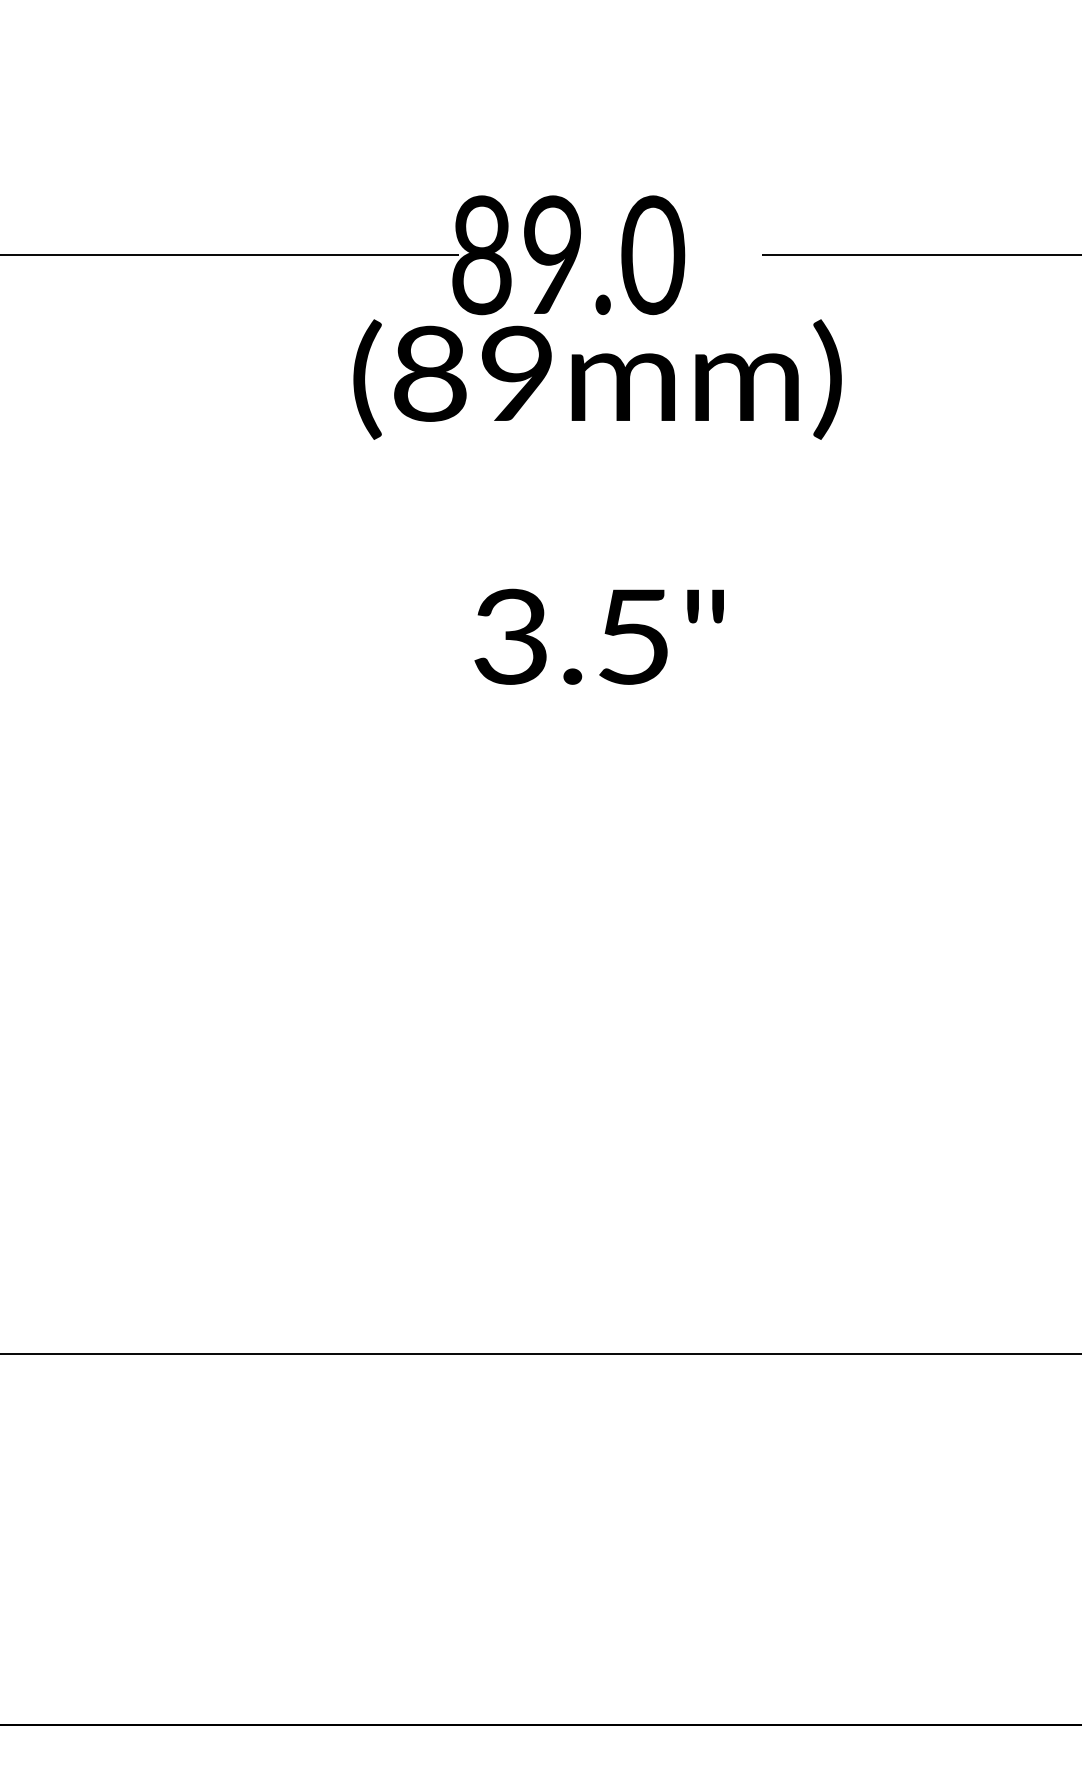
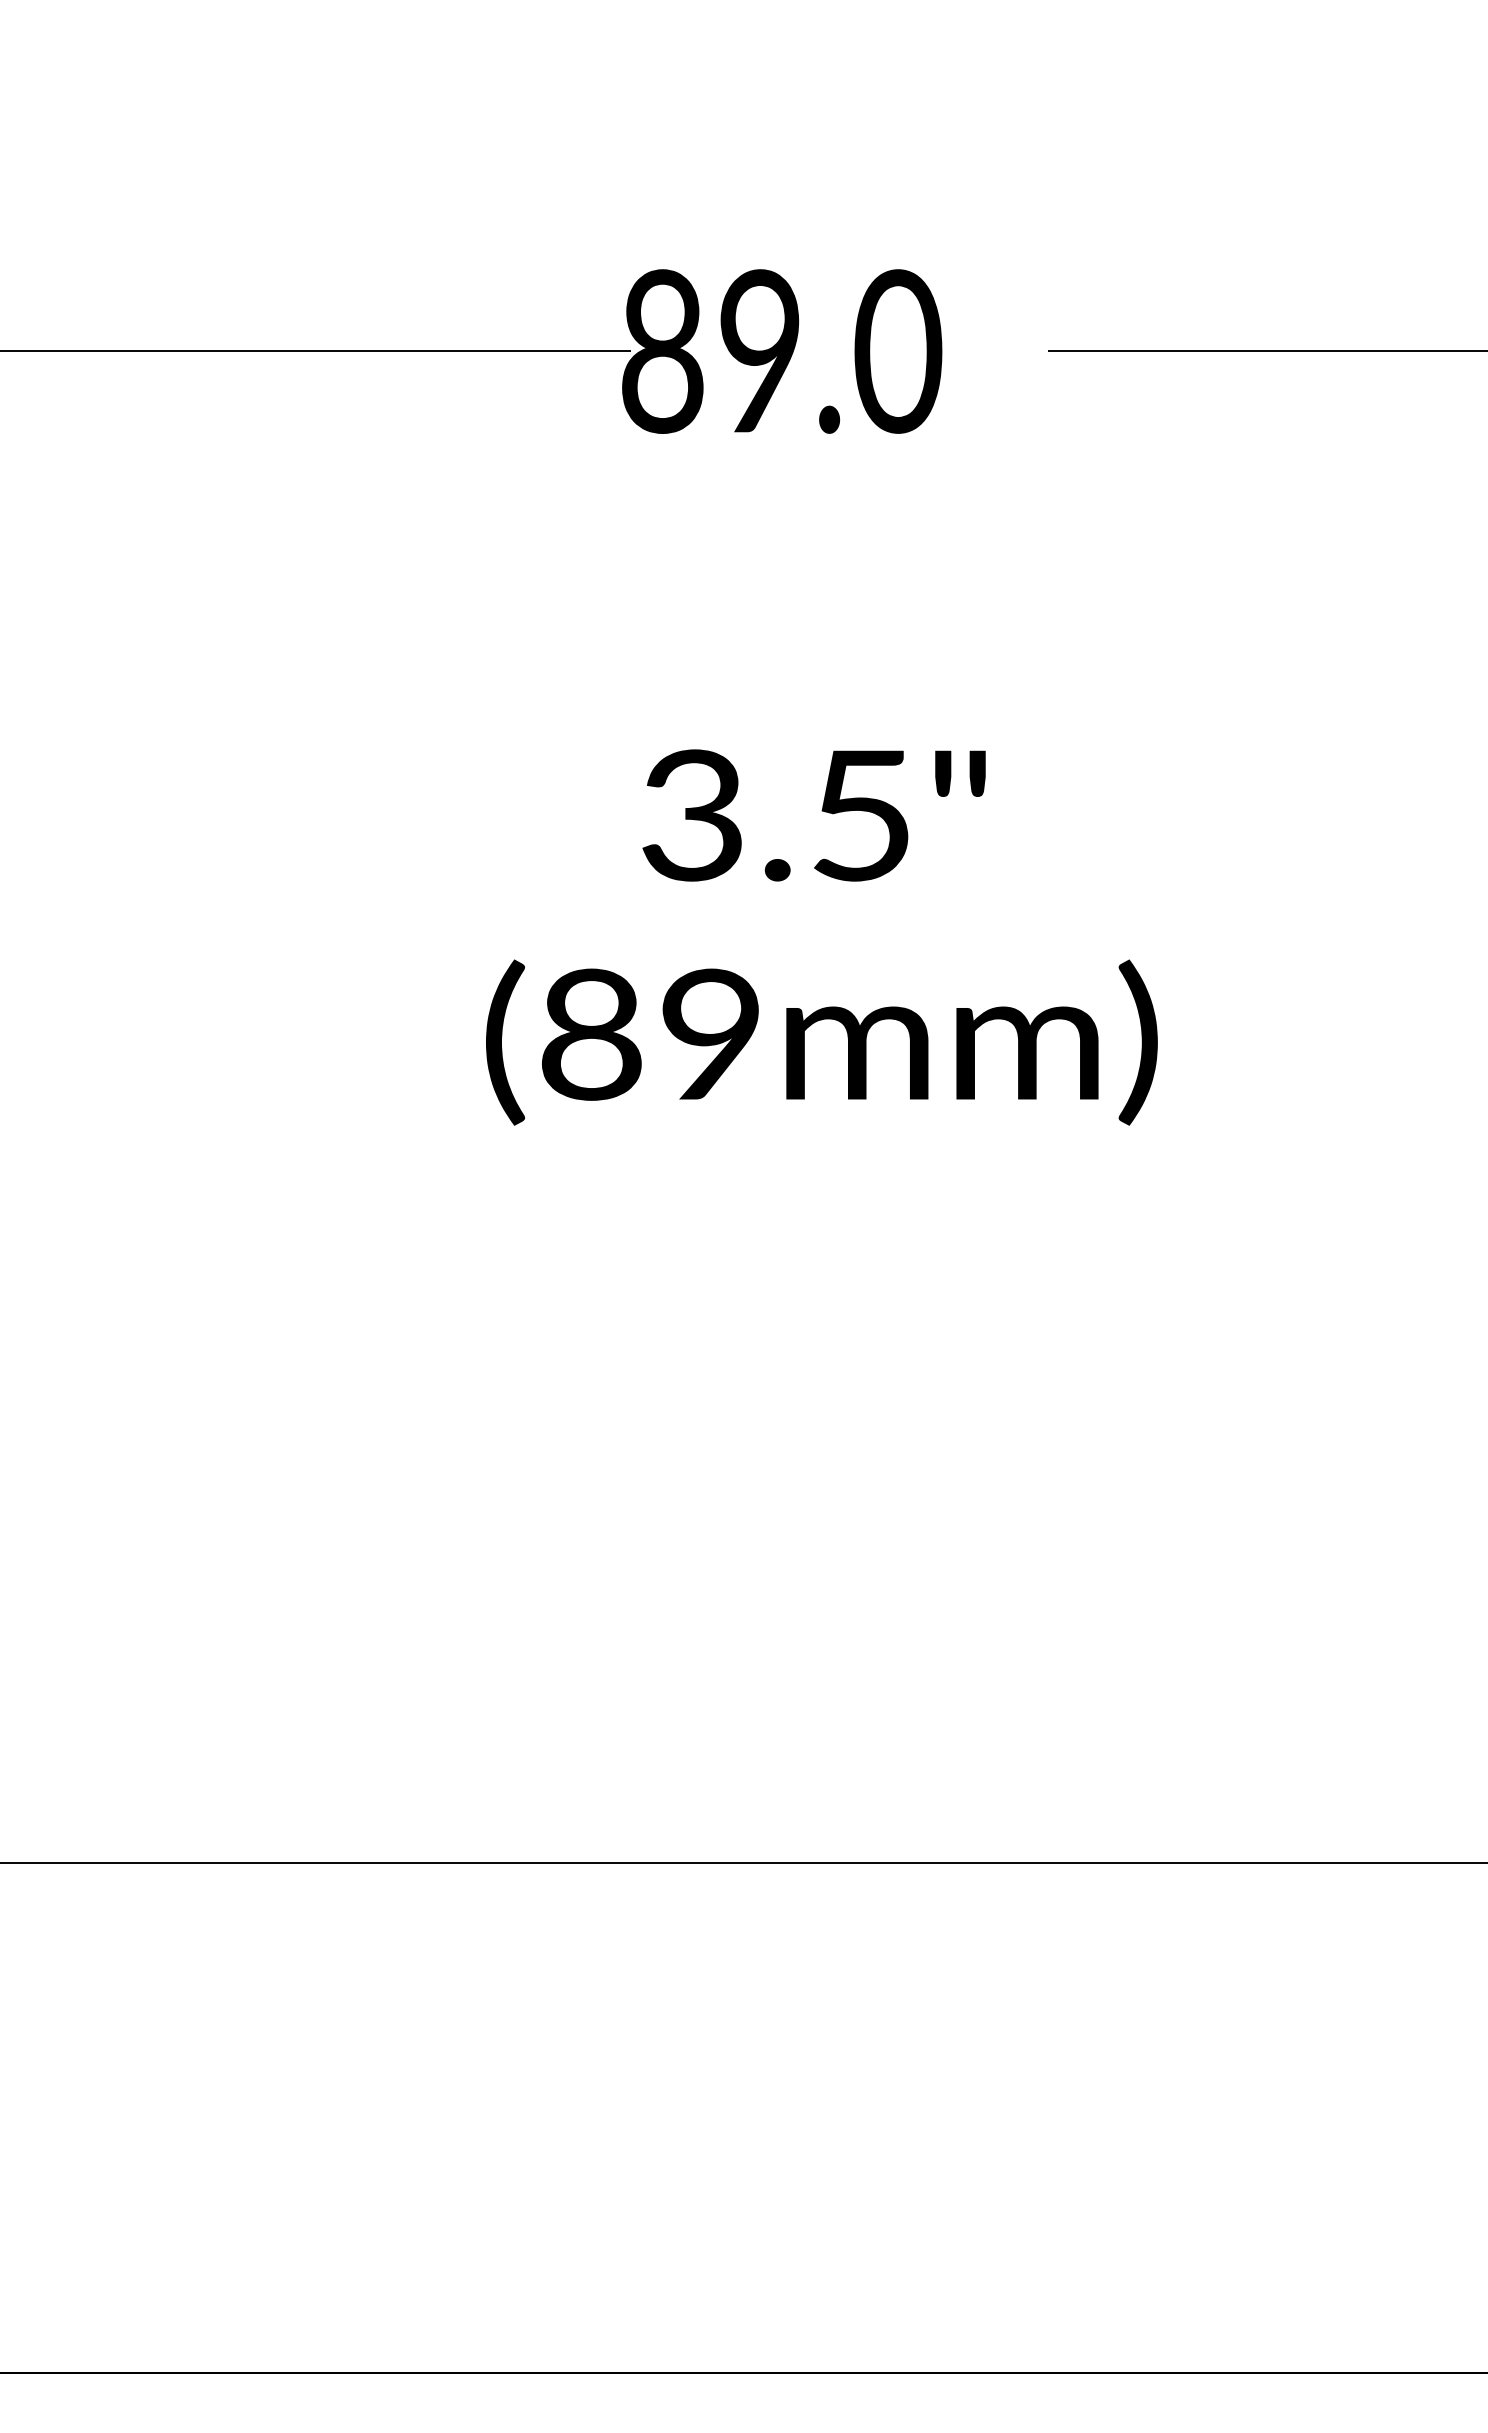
text: (597, 379) -> (821, 1042), moved
text: (598, 636) -> (813, 815), moved

